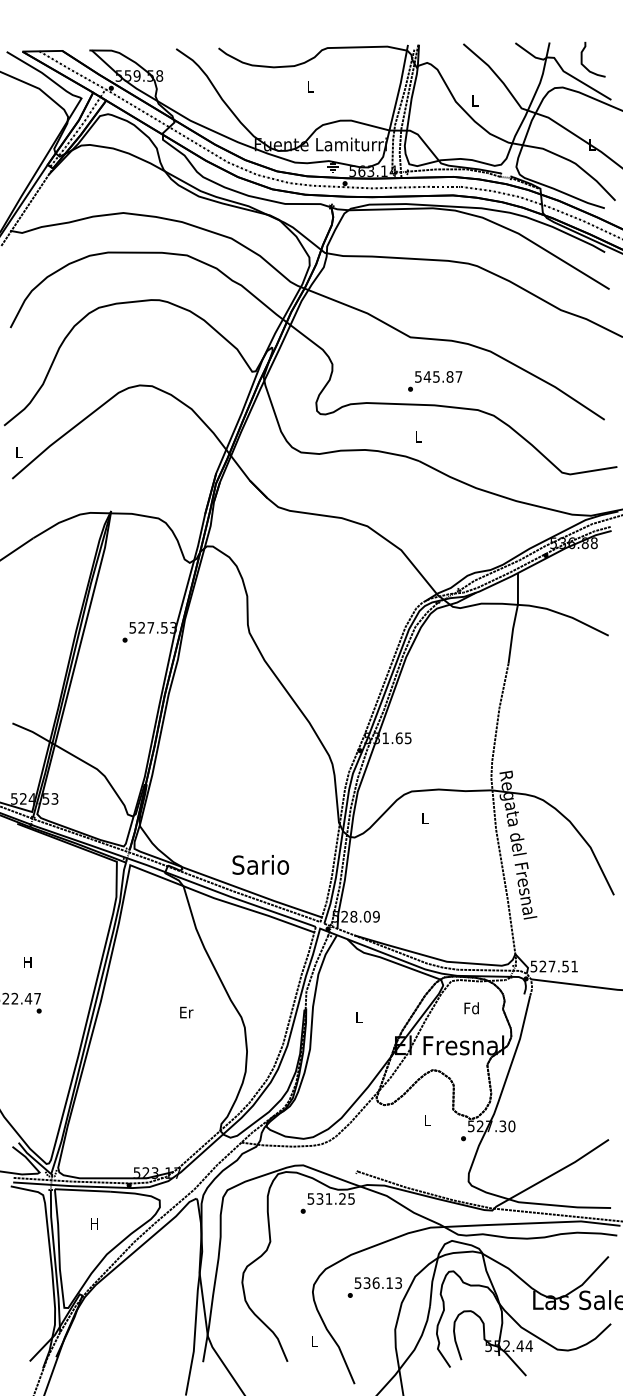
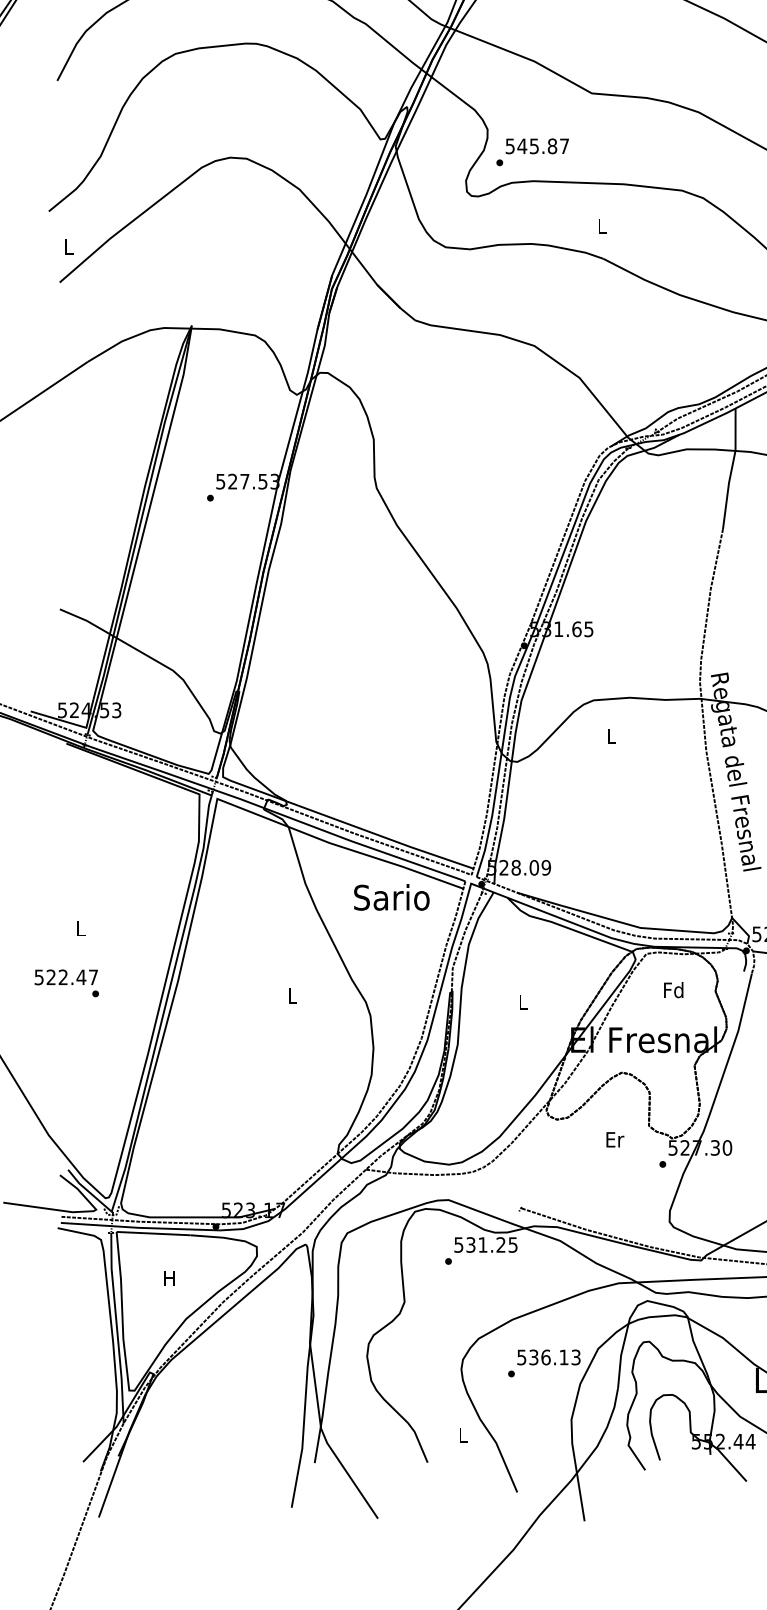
text: (435, 381) -> (533, 152), moved
text: (260, 864) -> (391, 896), moved
text: (27, 962) -> (80, 928), H -> L
text: (186, 1012) -> (292, 995), Er -> L
text: (427, 1119) -> (614, 1138), L -> Er

